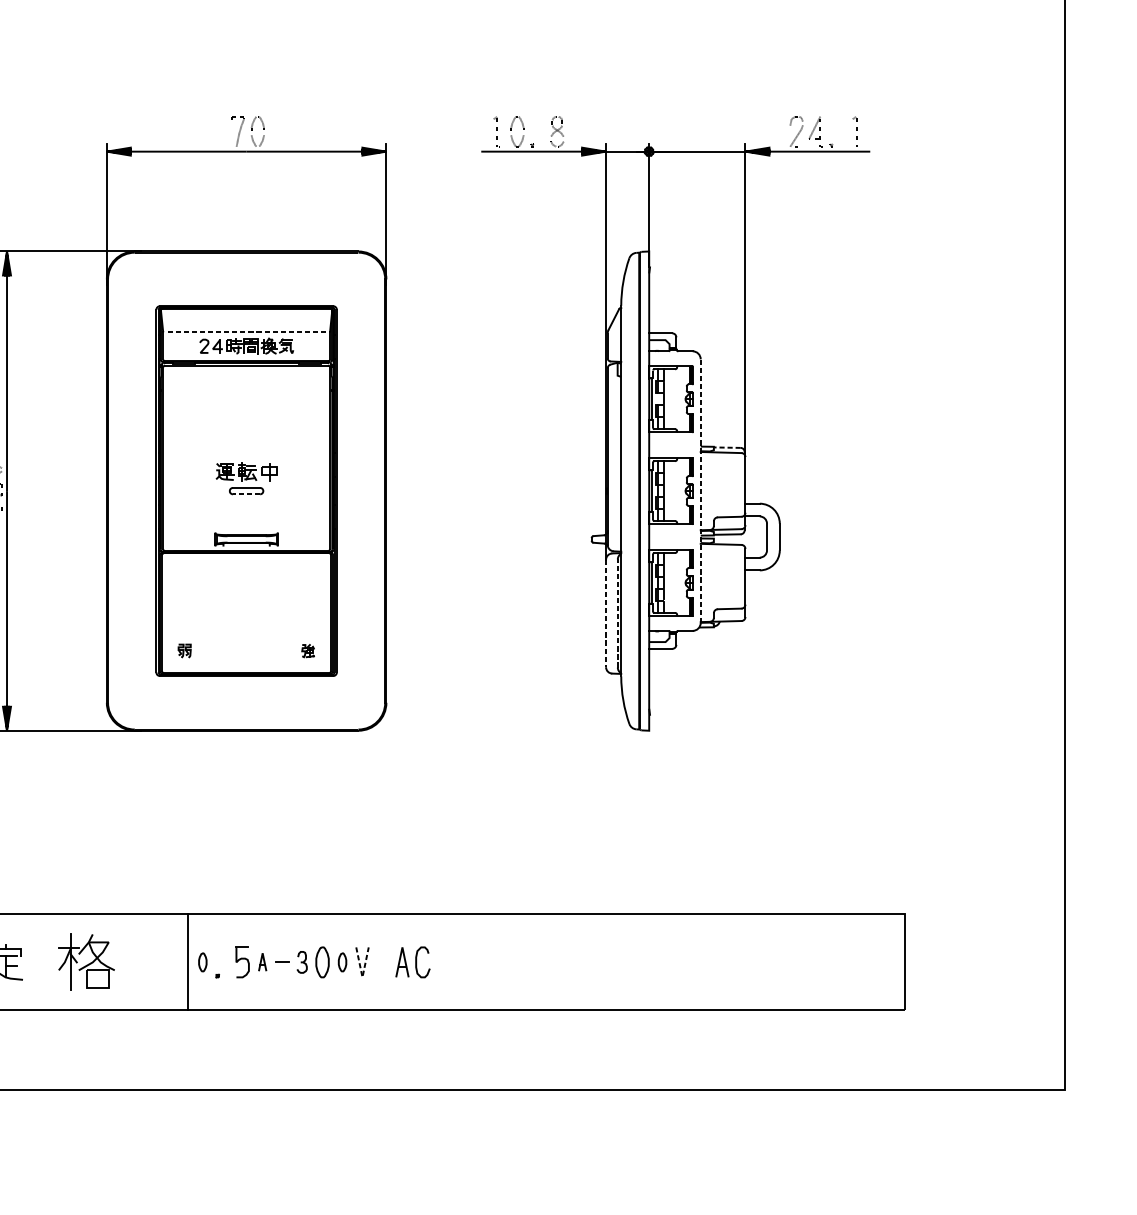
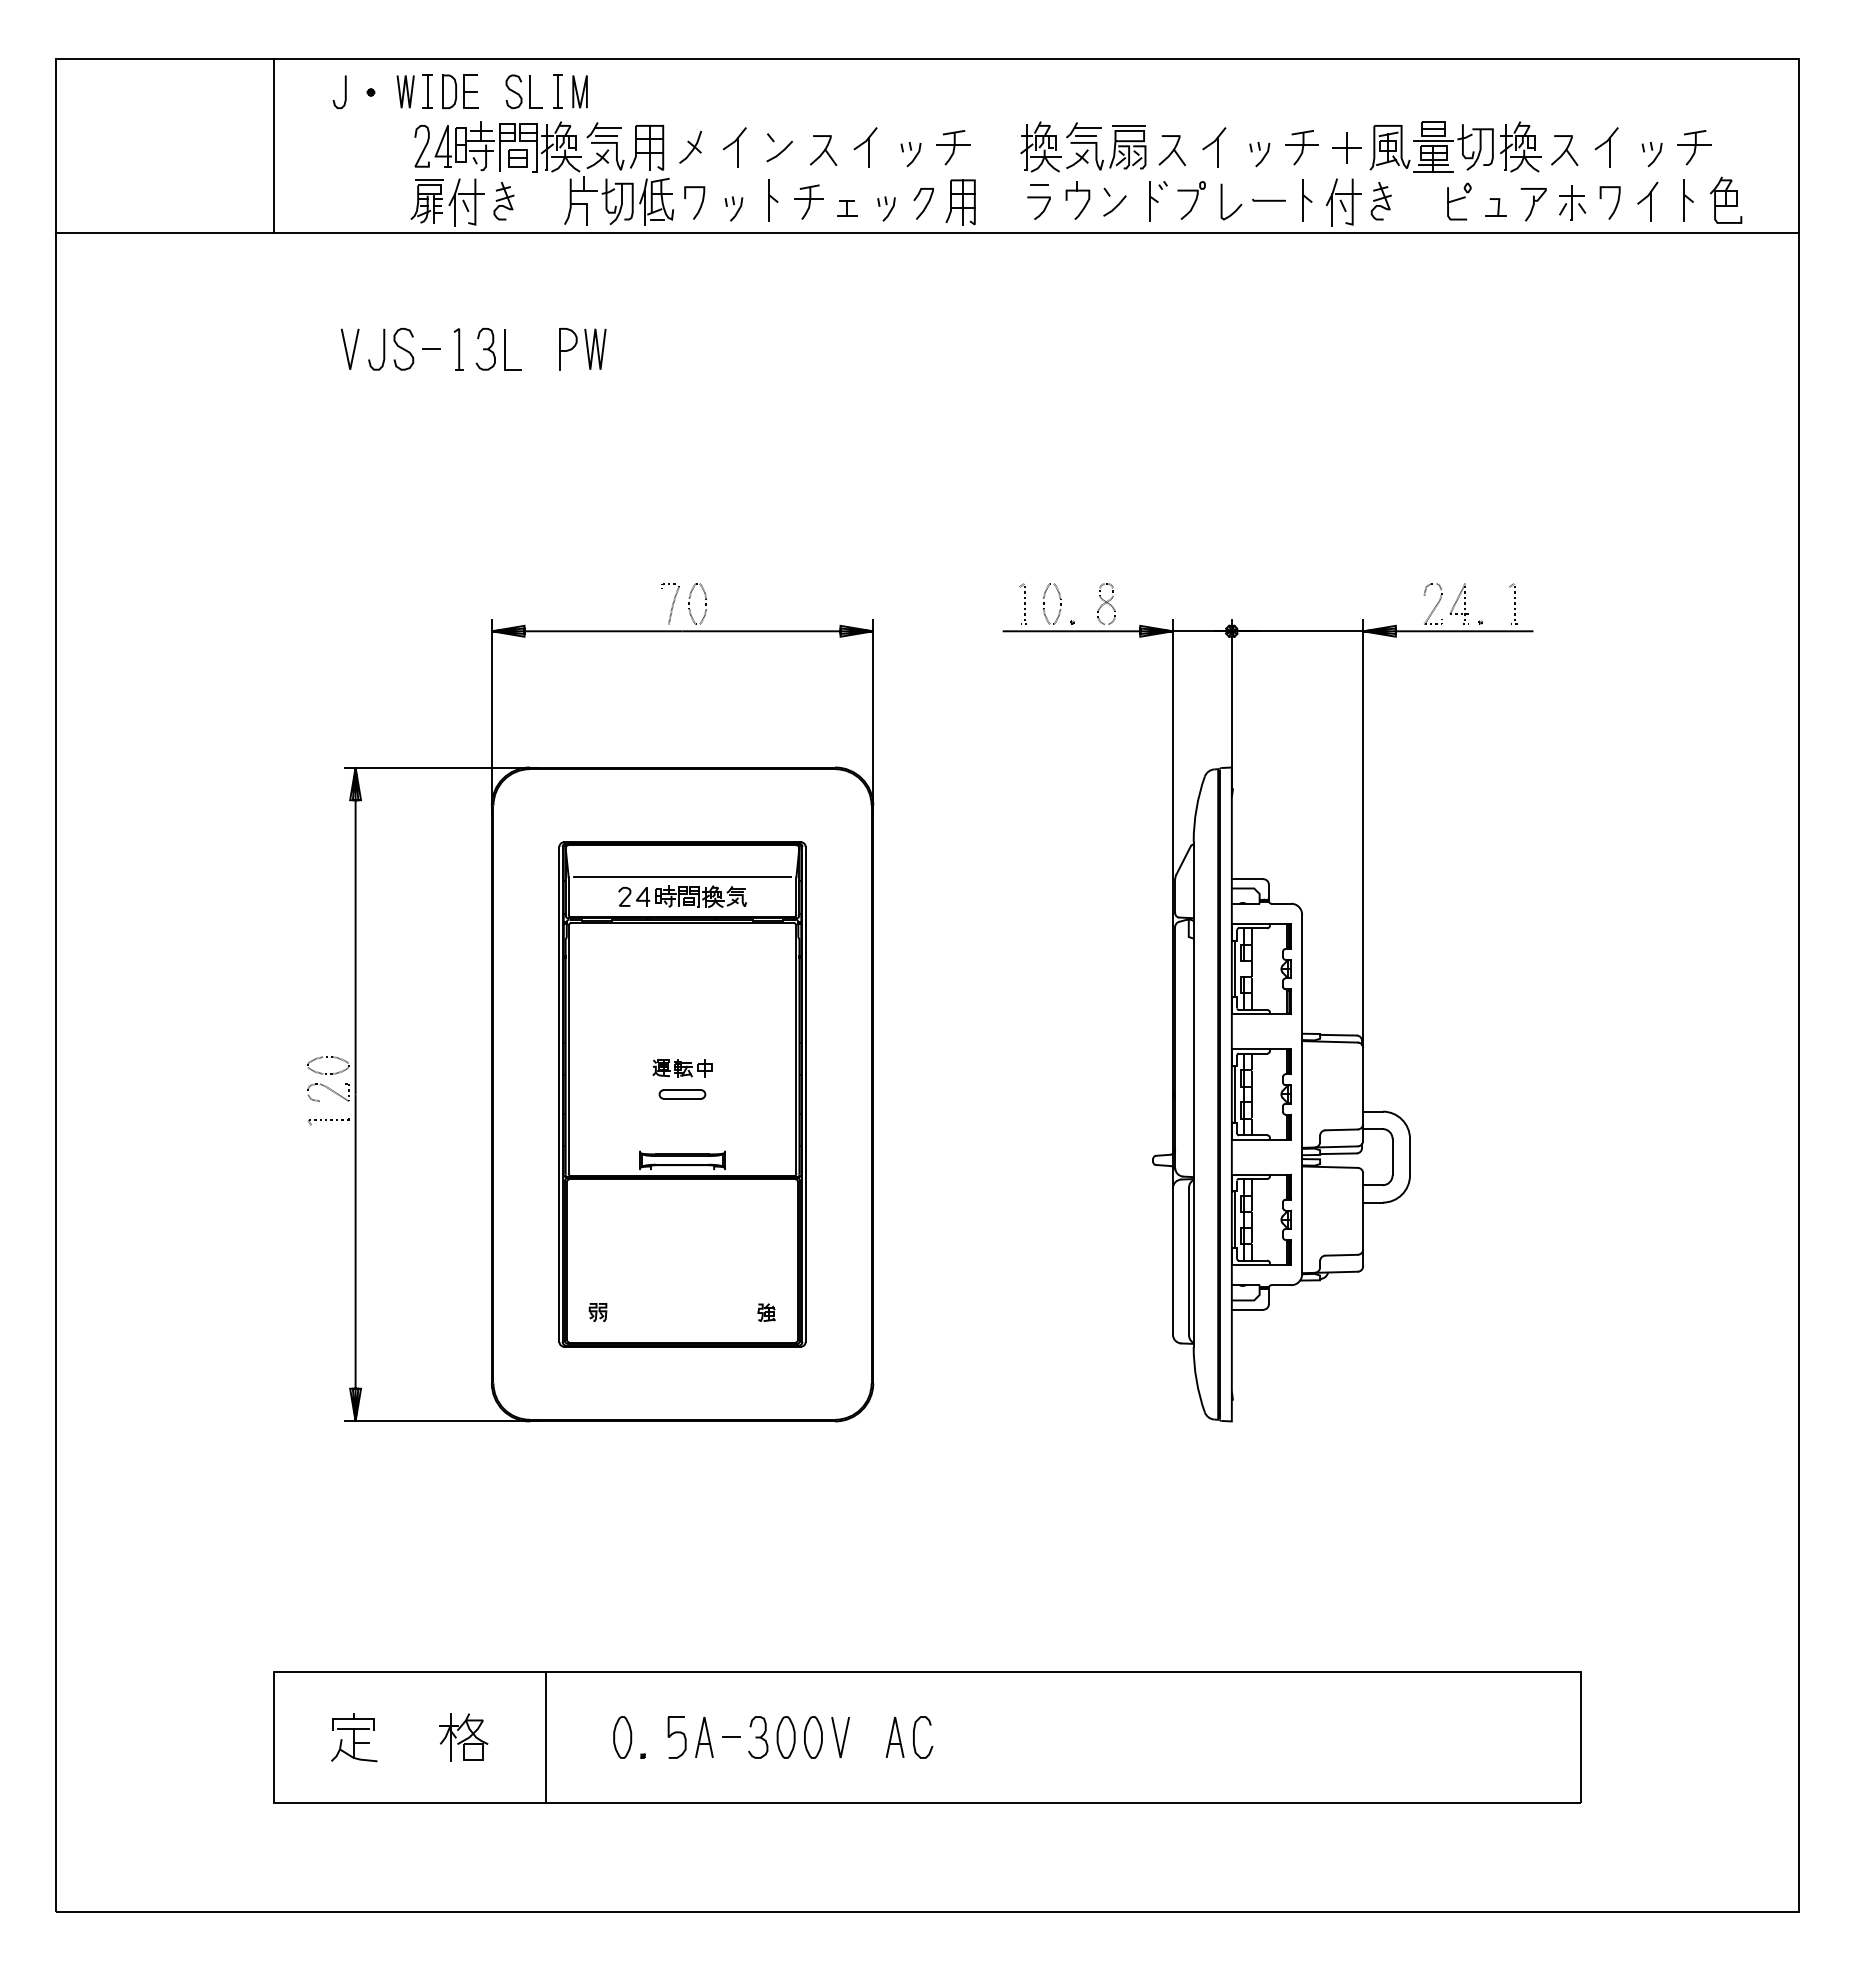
line: (246, 332) -> (682, 877), dashed -> solid
line: (726, 447) -> (1337, 1035), dashed -> solid
part: (246, 472) -> (682, 1068), size x0.71
line: (700, 491) -> (1302, 1094), dashed -> solid
line: (246, 494) -> (682, 1098), dashed -> solid
line: (618, 613) -> (1189, 1261), dashed -> solid
line: (605, 614) -> (1172, 1262), dashed -> solid
part: (262, 961) -> (704, 1736), size x1.67
part: (86, 962) -> (463, 1737), size x0.62
line: (187, 962) -> (546, 1737), moved
part: (202, 962) -> (622, 1737), size x1.67
part: (302, 962) -> (758, 1737), size x1.43
part: (342, 962) -> (813, 1737), size x1.67
line: (362, 977) -> (840, 1757), dashed -> solid

